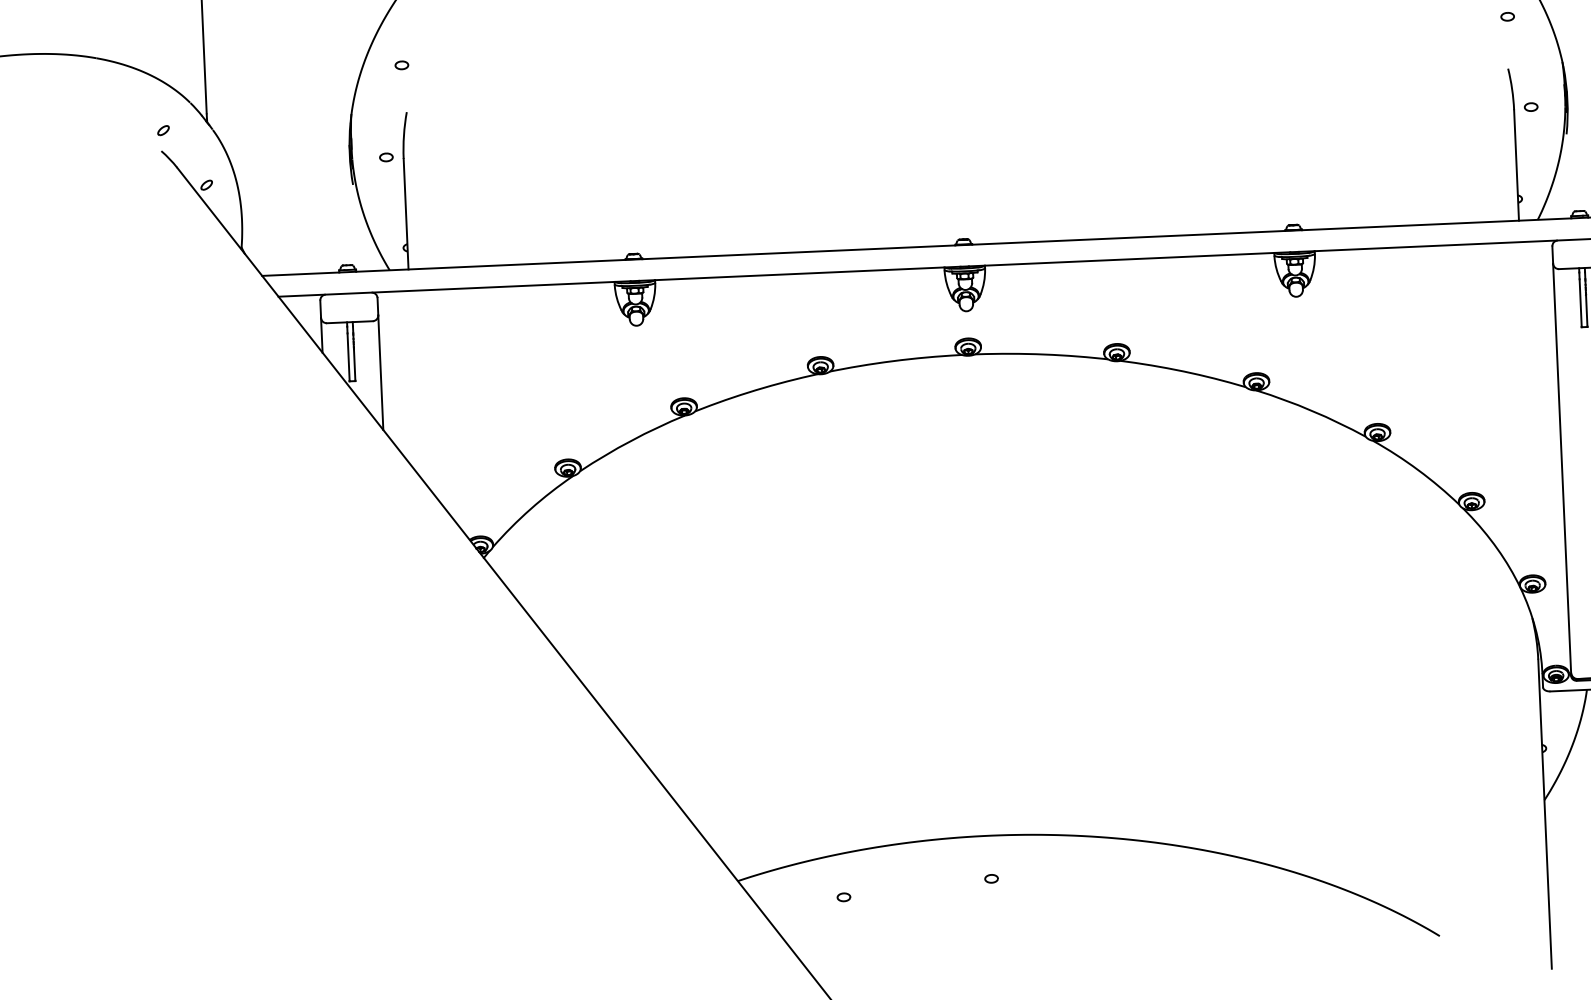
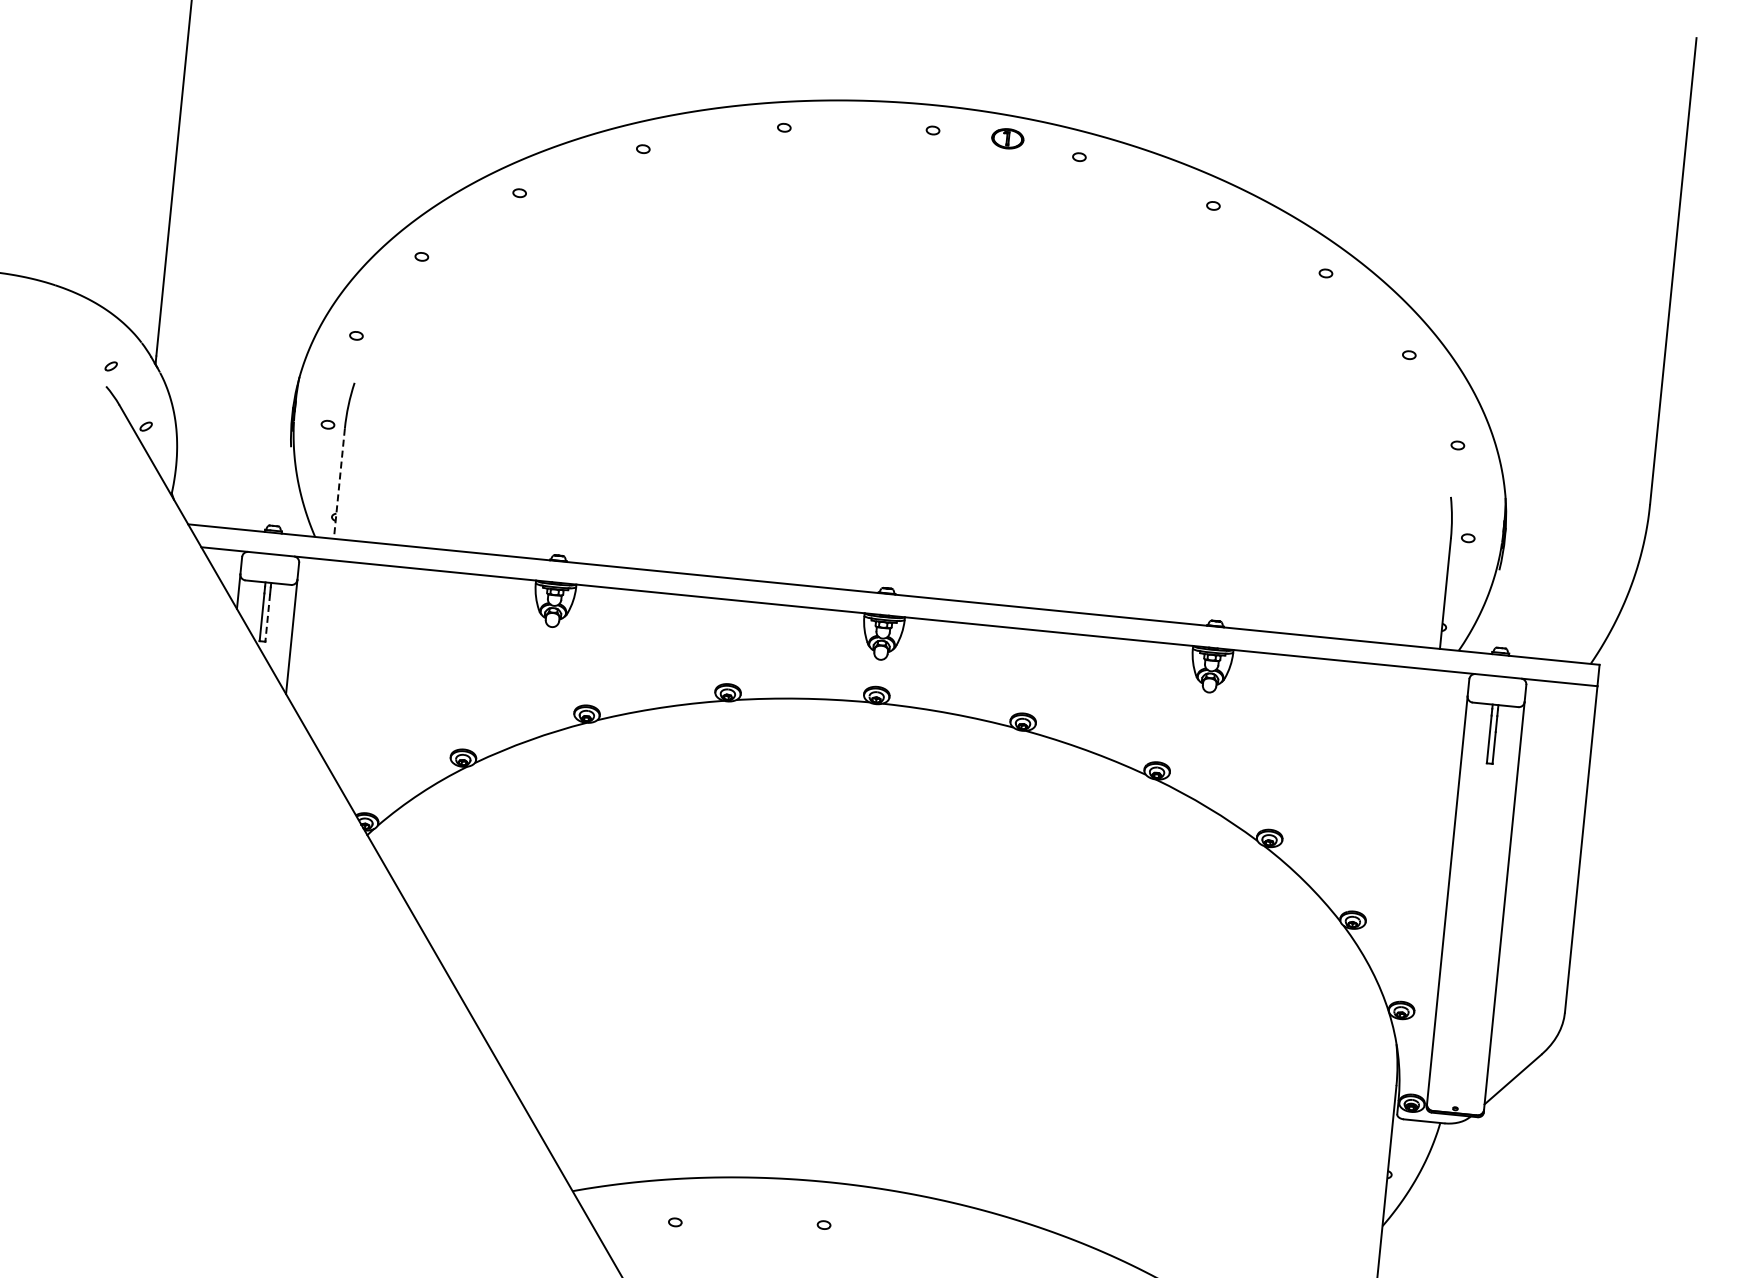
line: (406, 214) -> (339, 484), solid -> dashed
line: (354, 356) -> (267, 617), solid -> dashed

